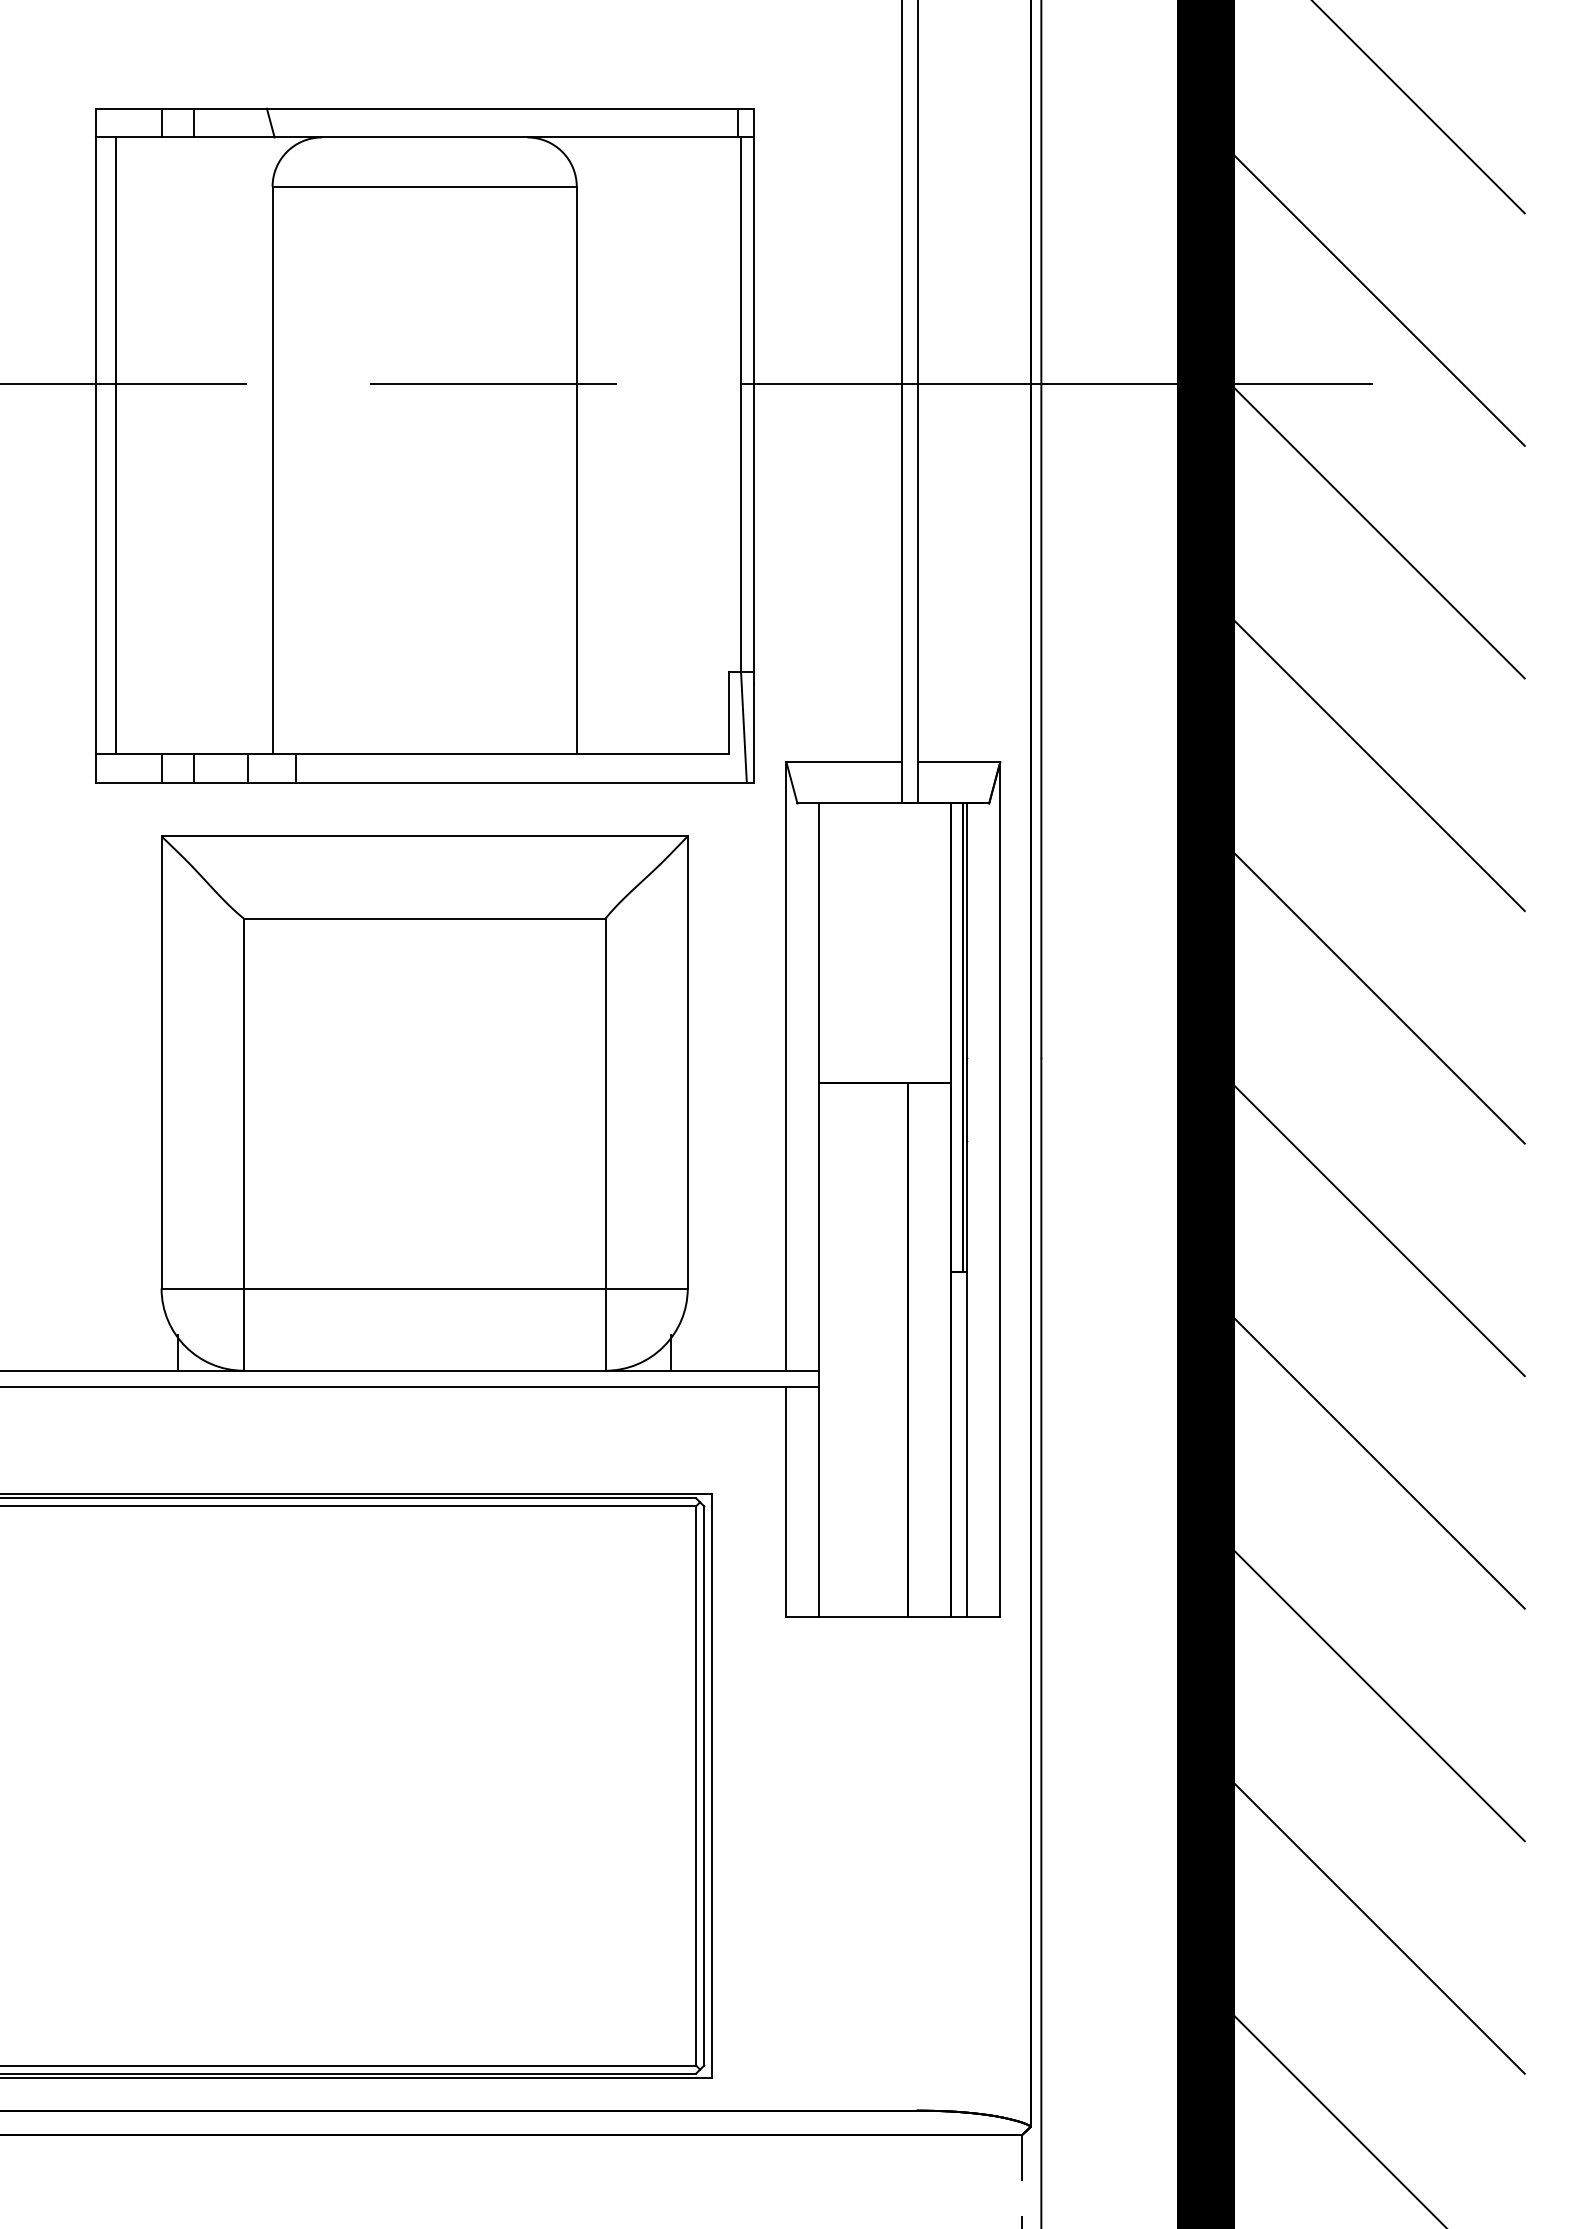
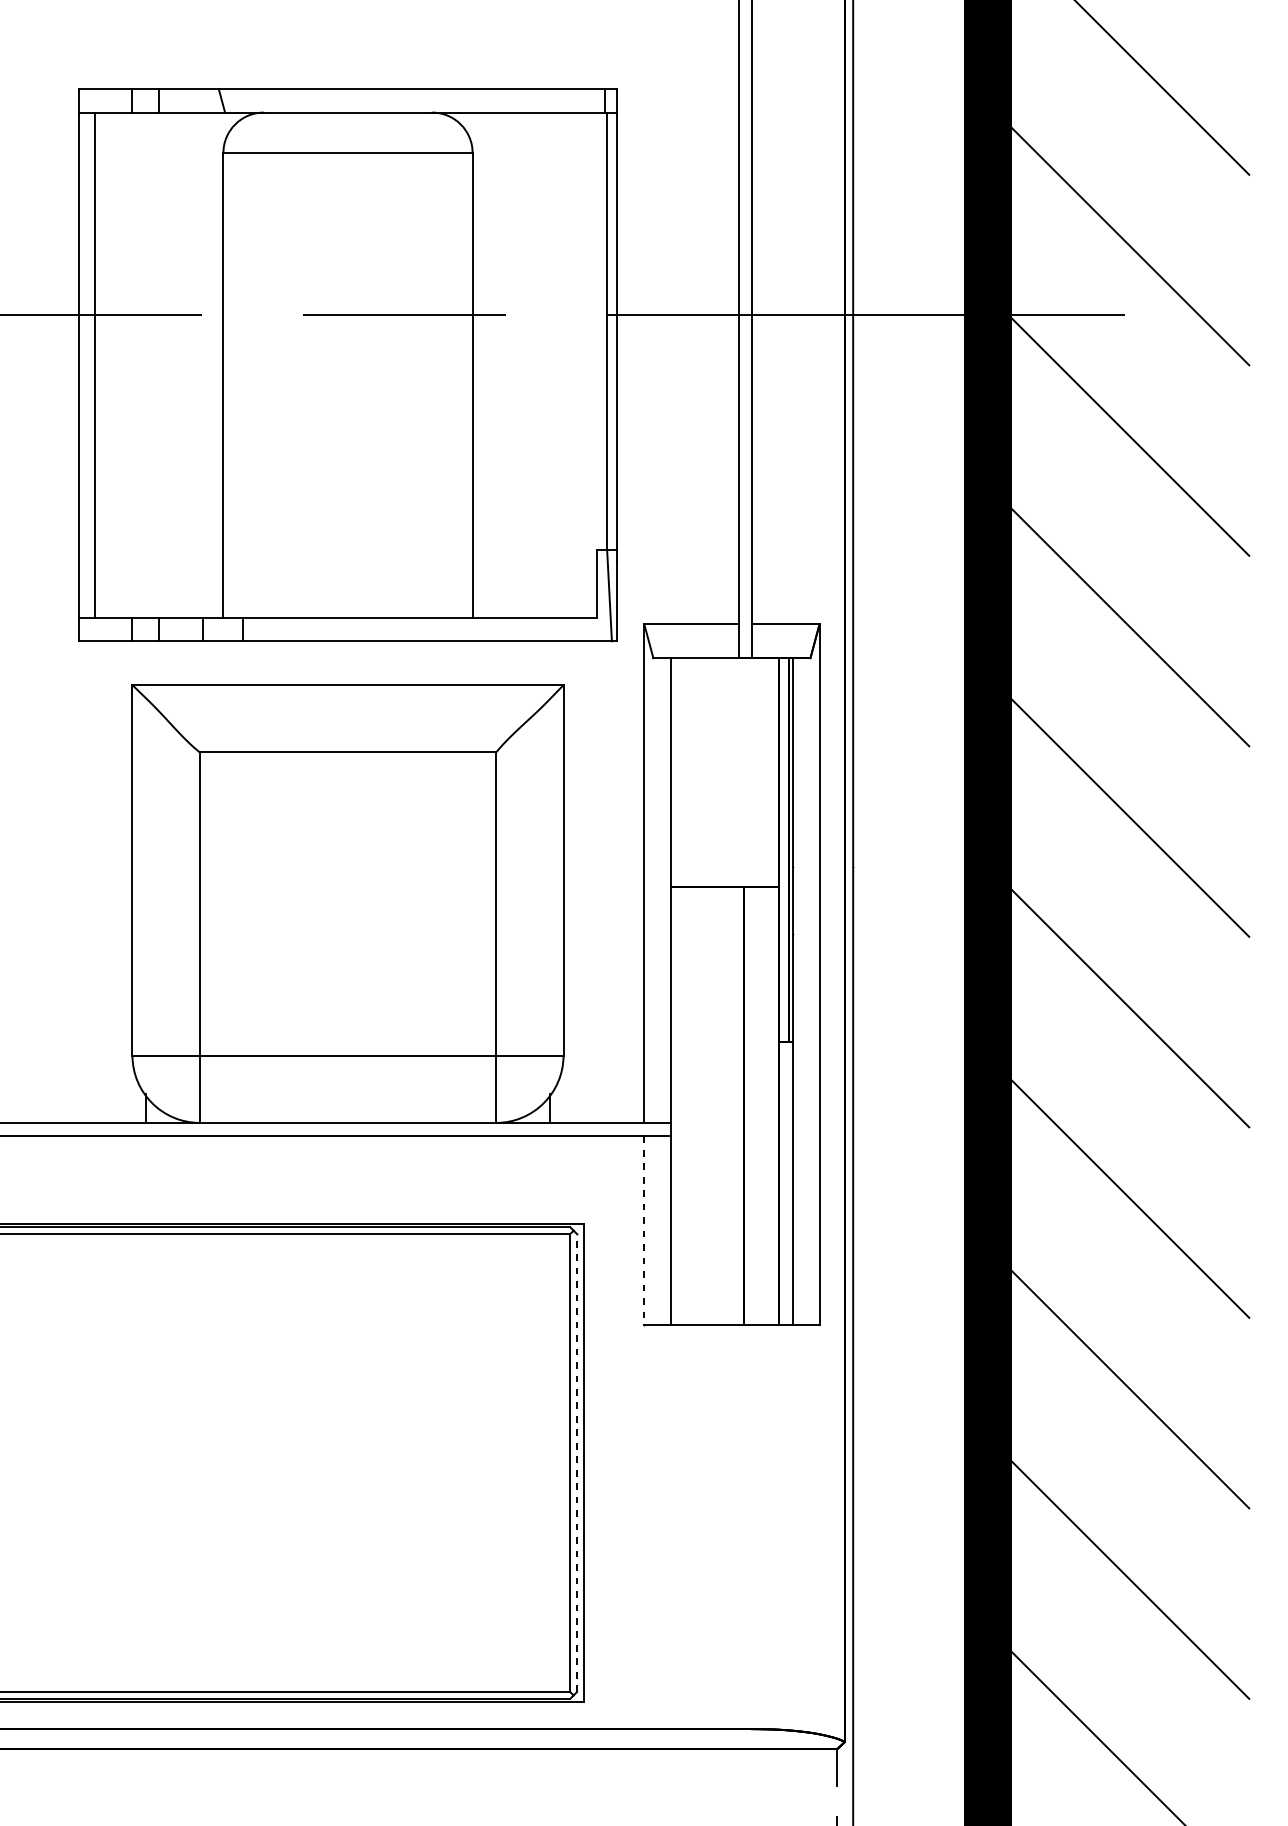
line: (786, 1502) -> (644, 1230), solid -> dashed
line: (704, 1785) -> (577, 1462), solid -> dashed

